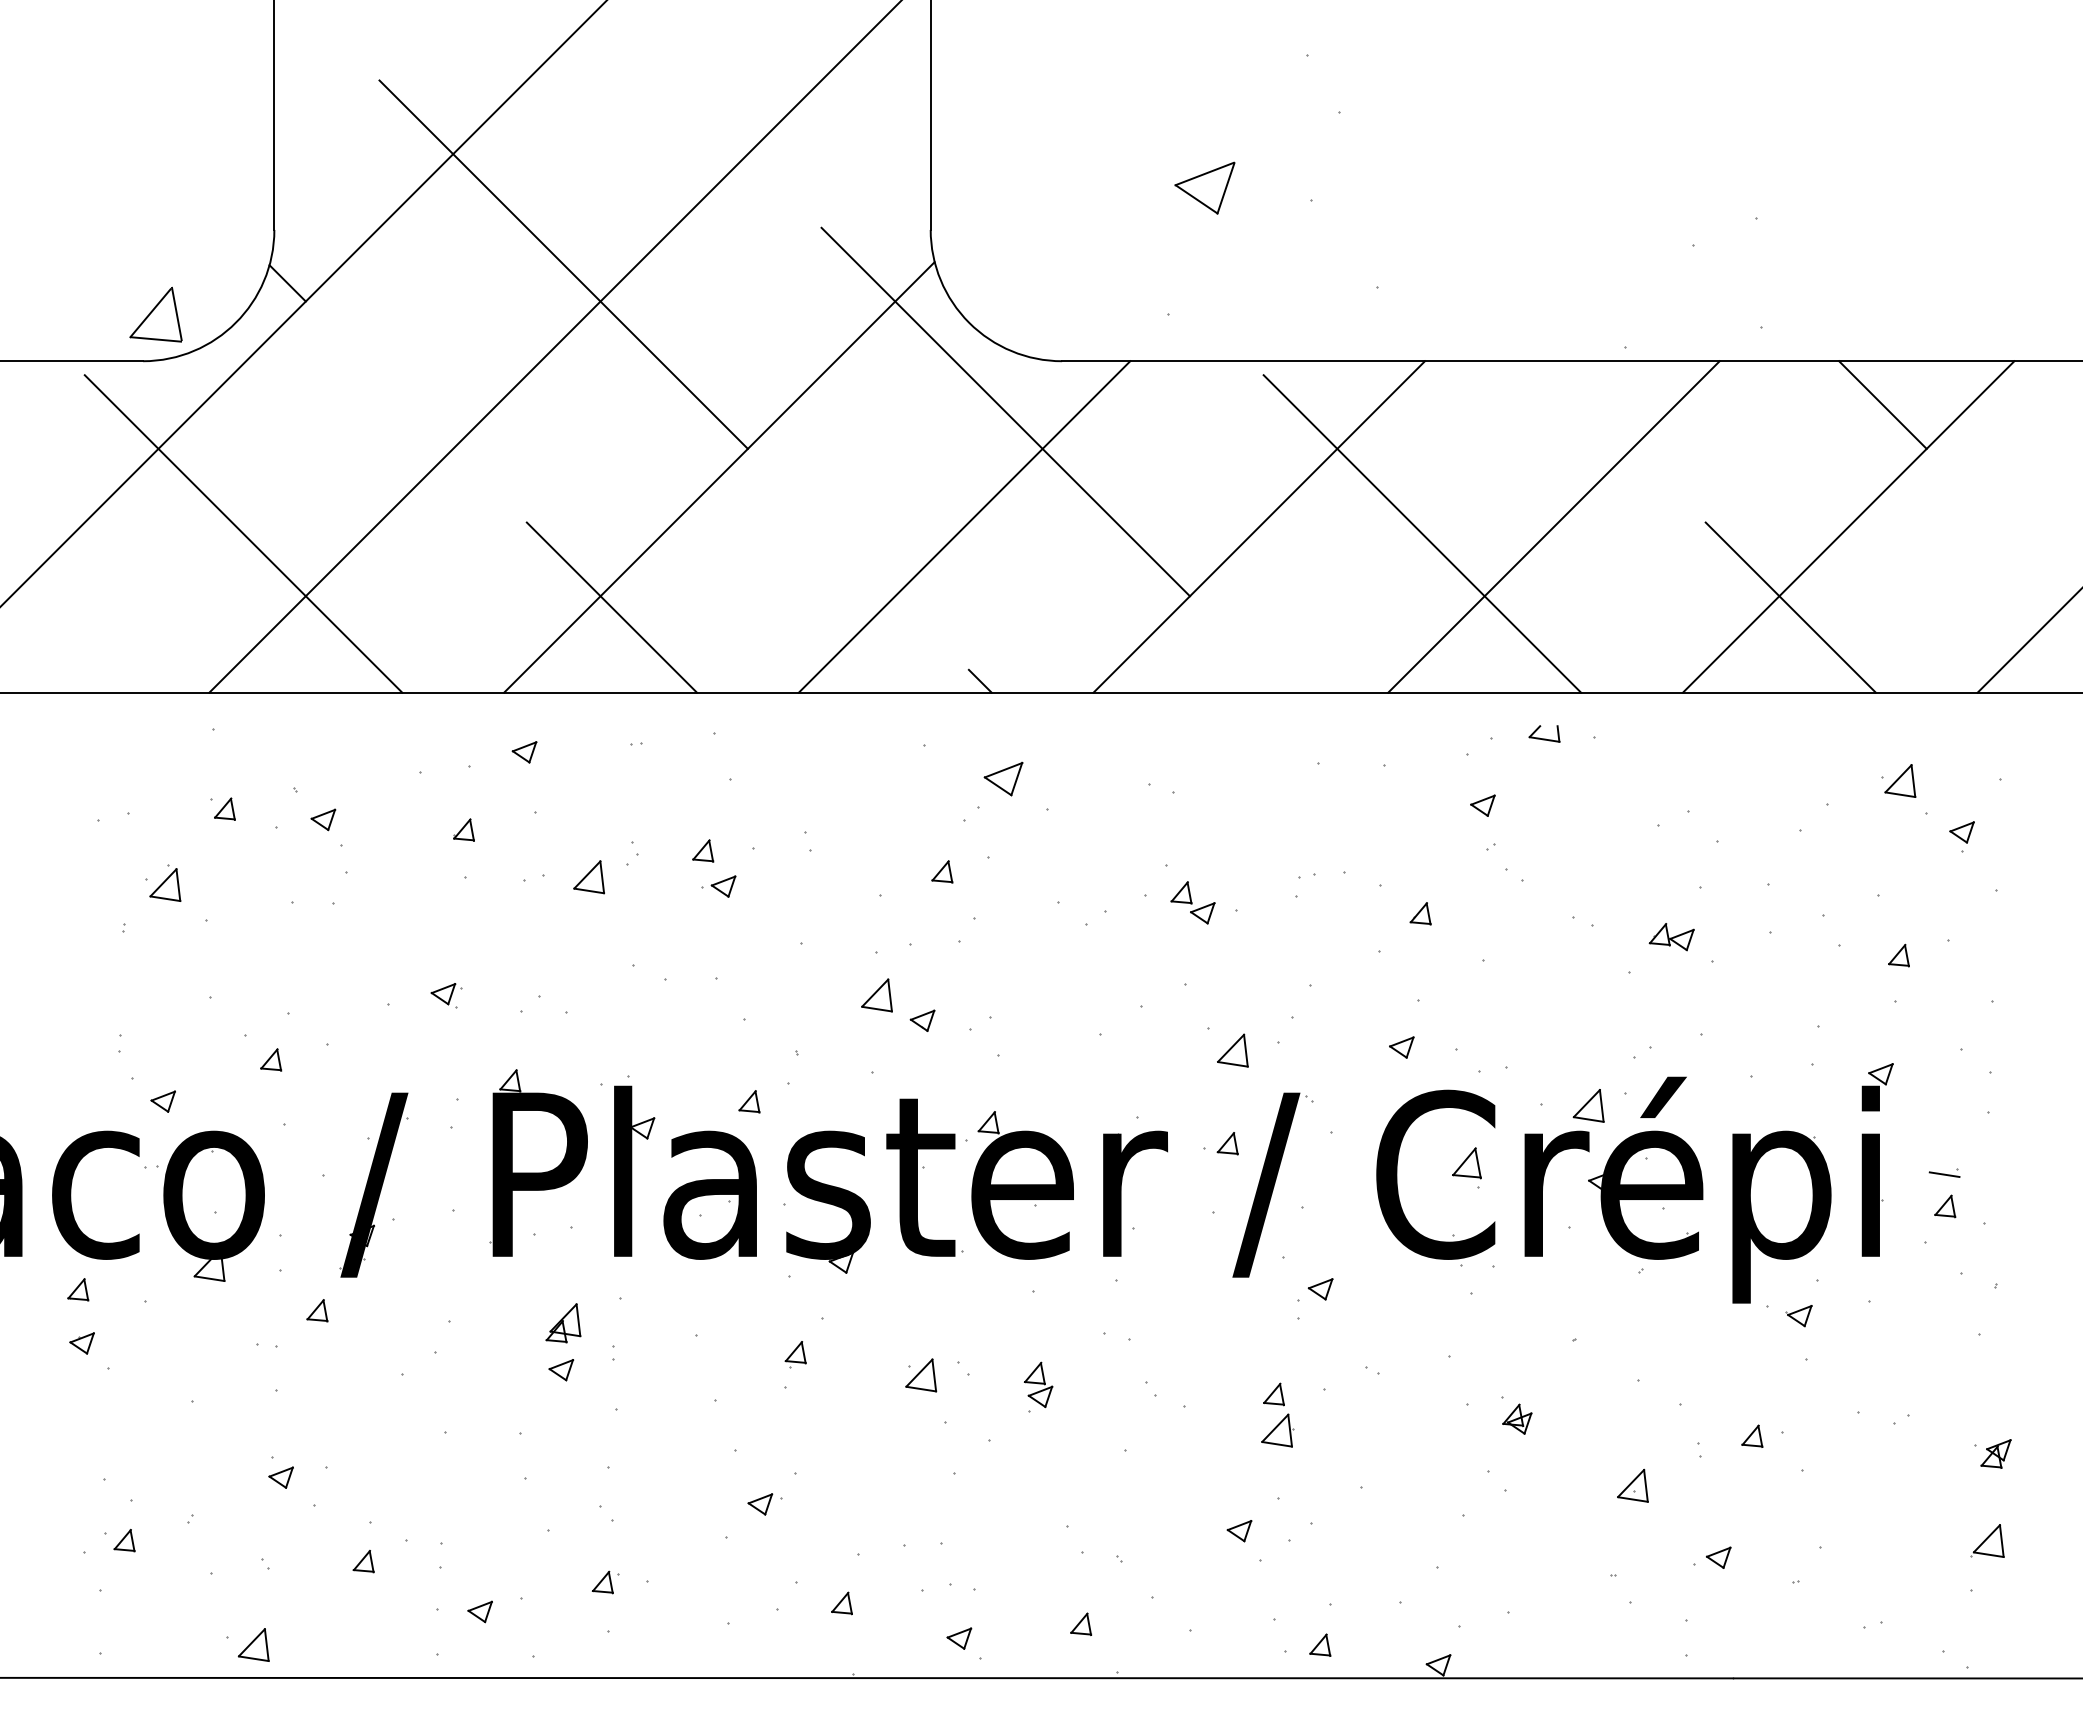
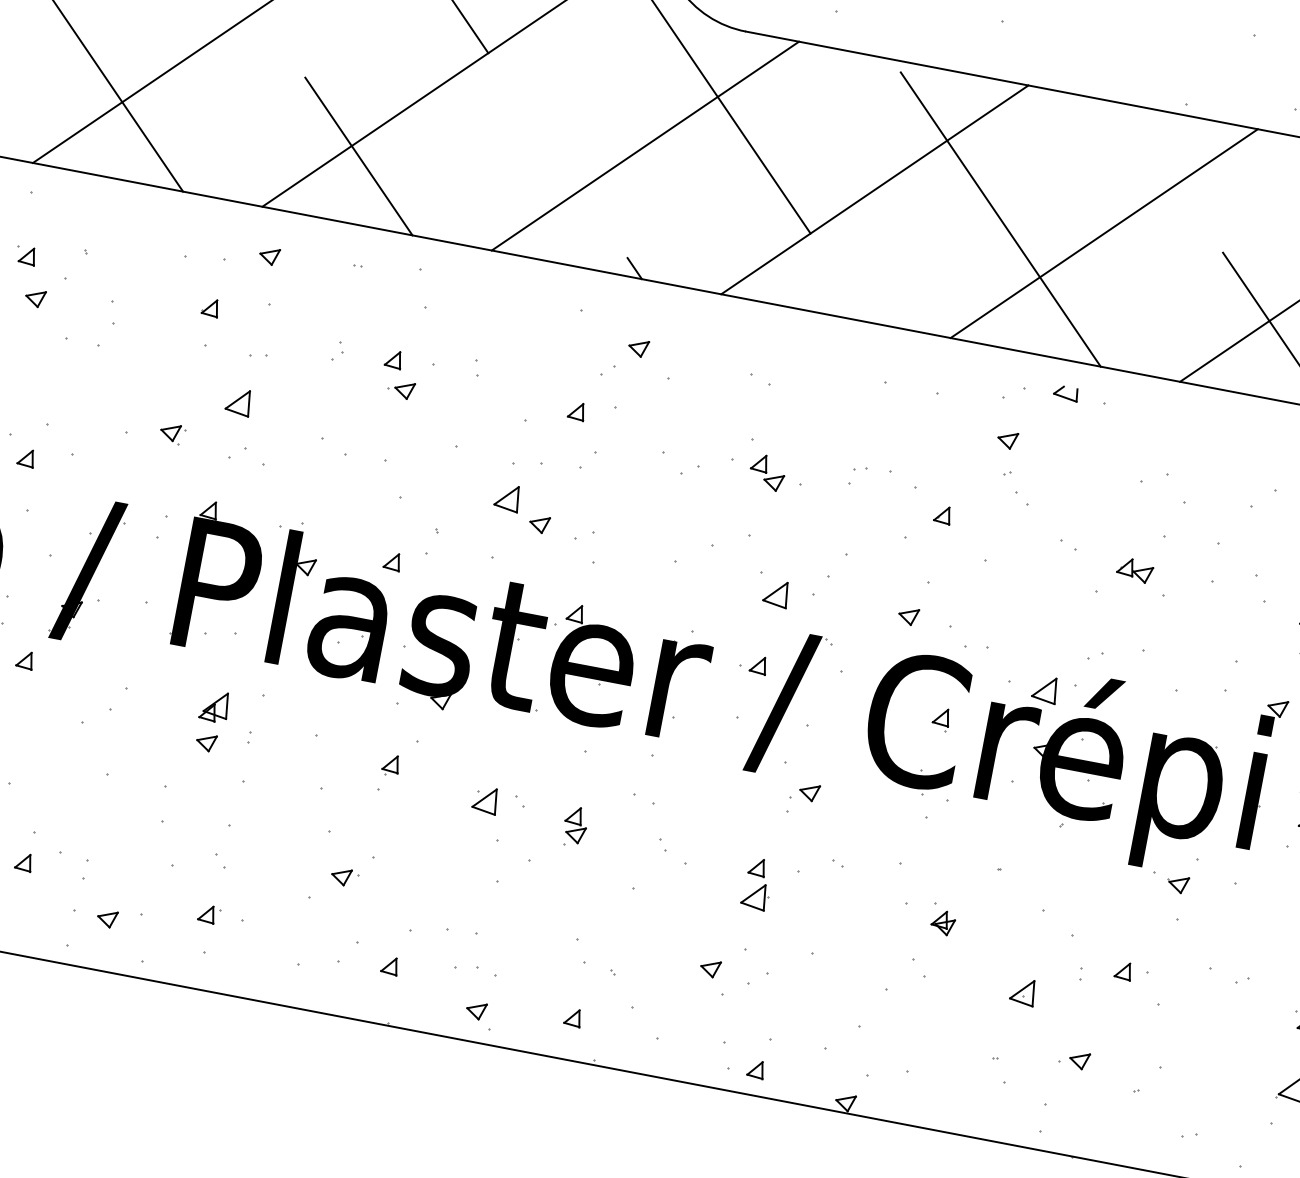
part: (1003, 778) -> (638, 347), size x0.62
part: (323, 819) -> (35, 298), moved
part: (588, 877) -> (238, 402), moved
part: (1466, 1167) -> (941, 719), size x0.71

